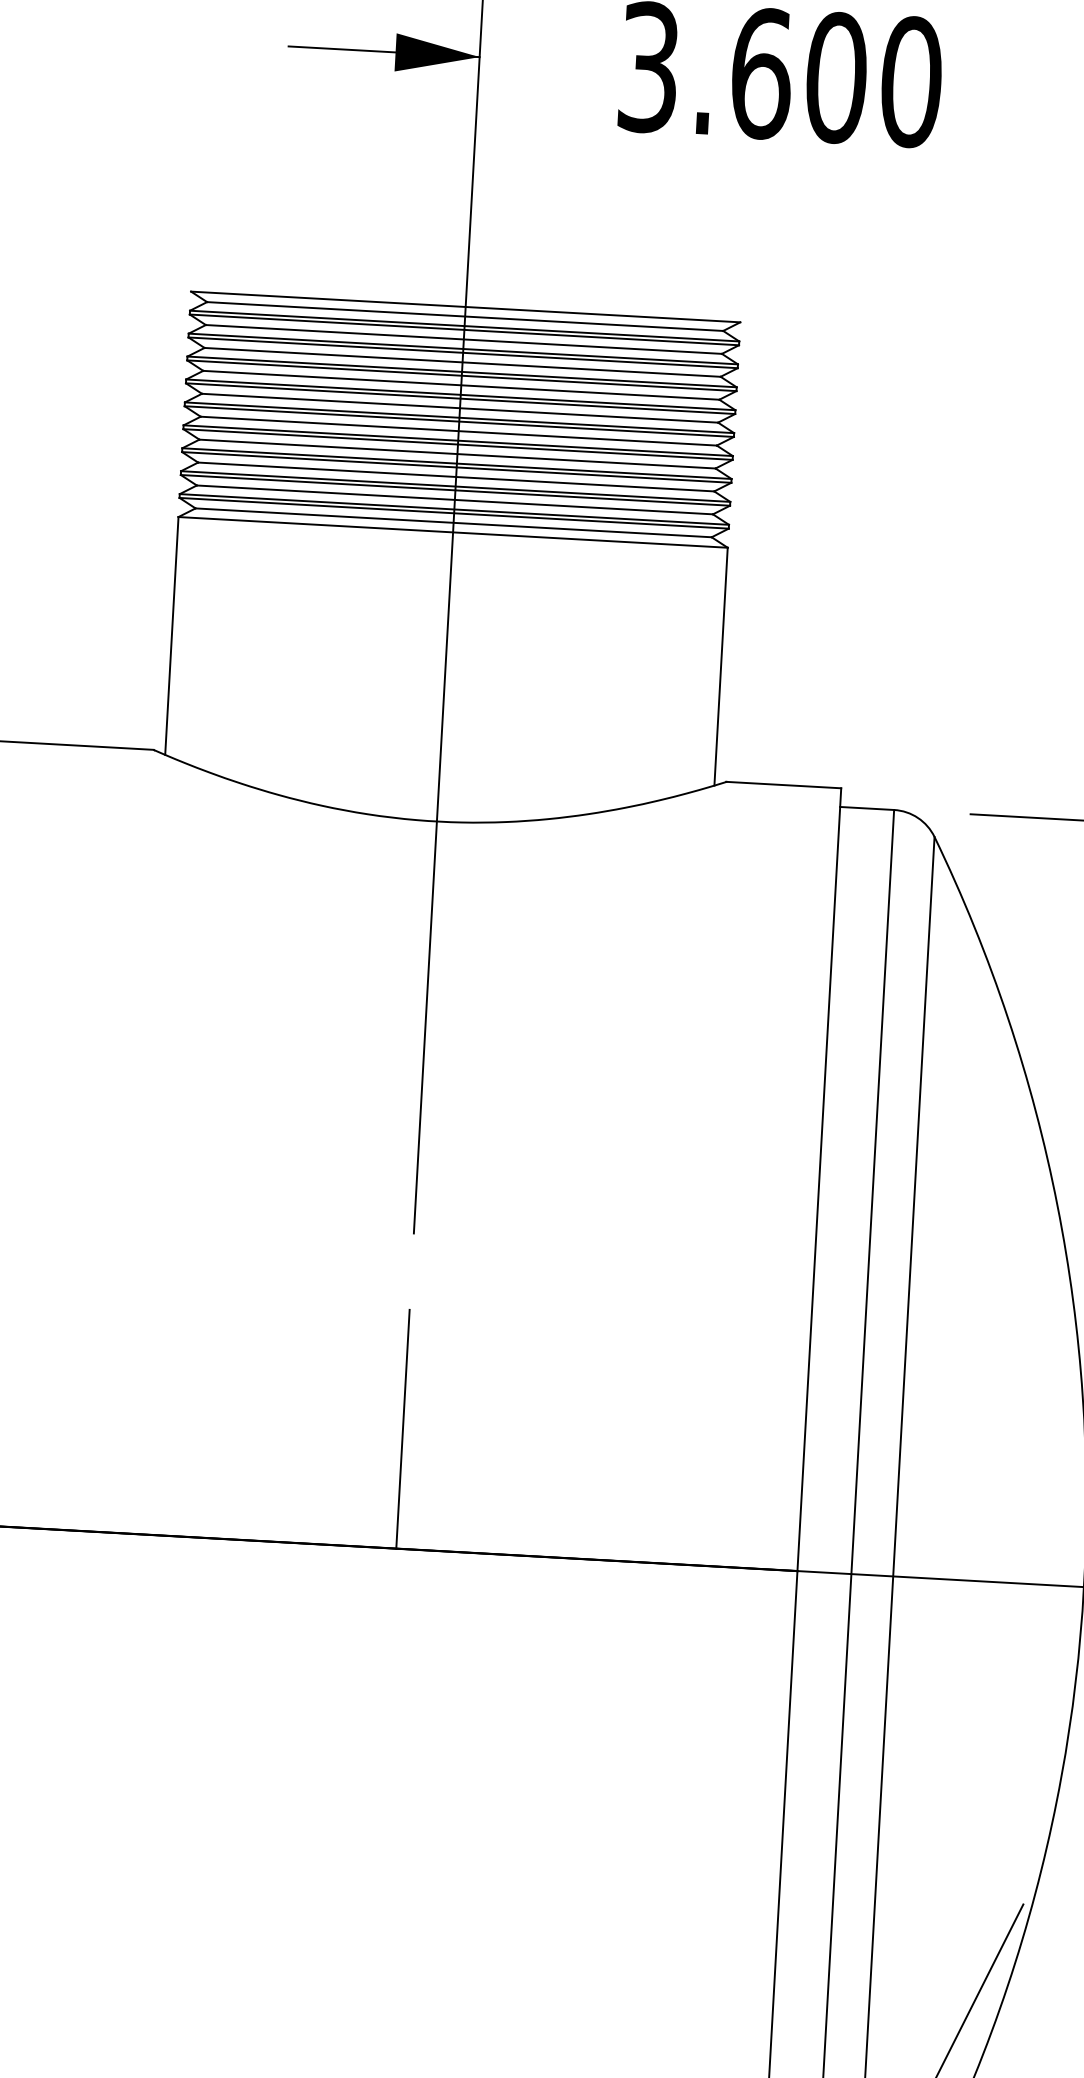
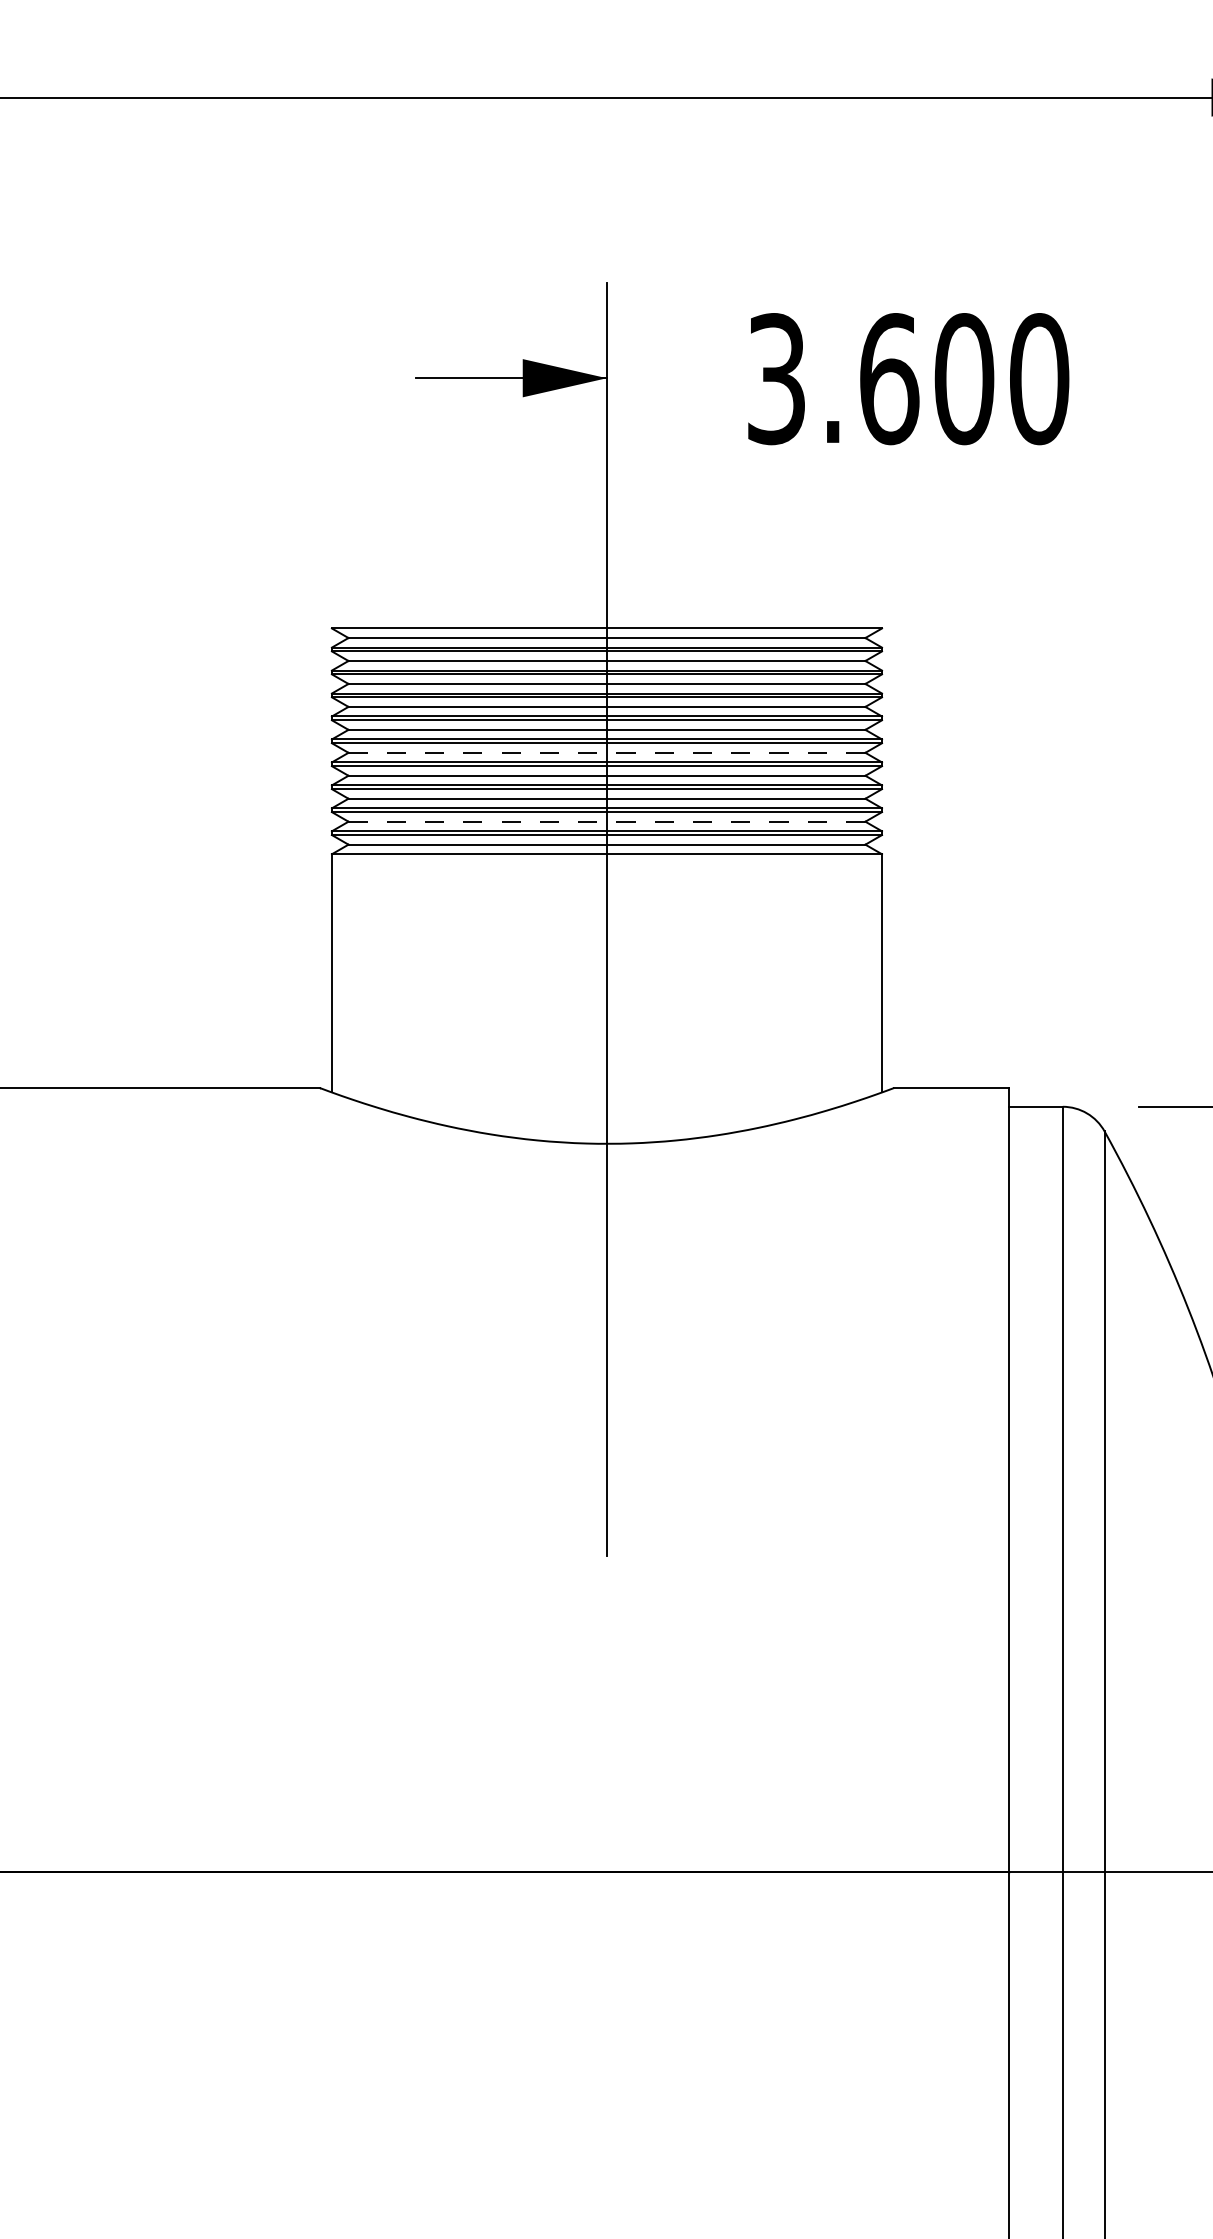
line: (459, 430) -> (607, 752), solid -> dashed
line: (455, 499) -> (607, 821), solid -> dashed
line: (402, 1429) -> (606, 1752), removed

